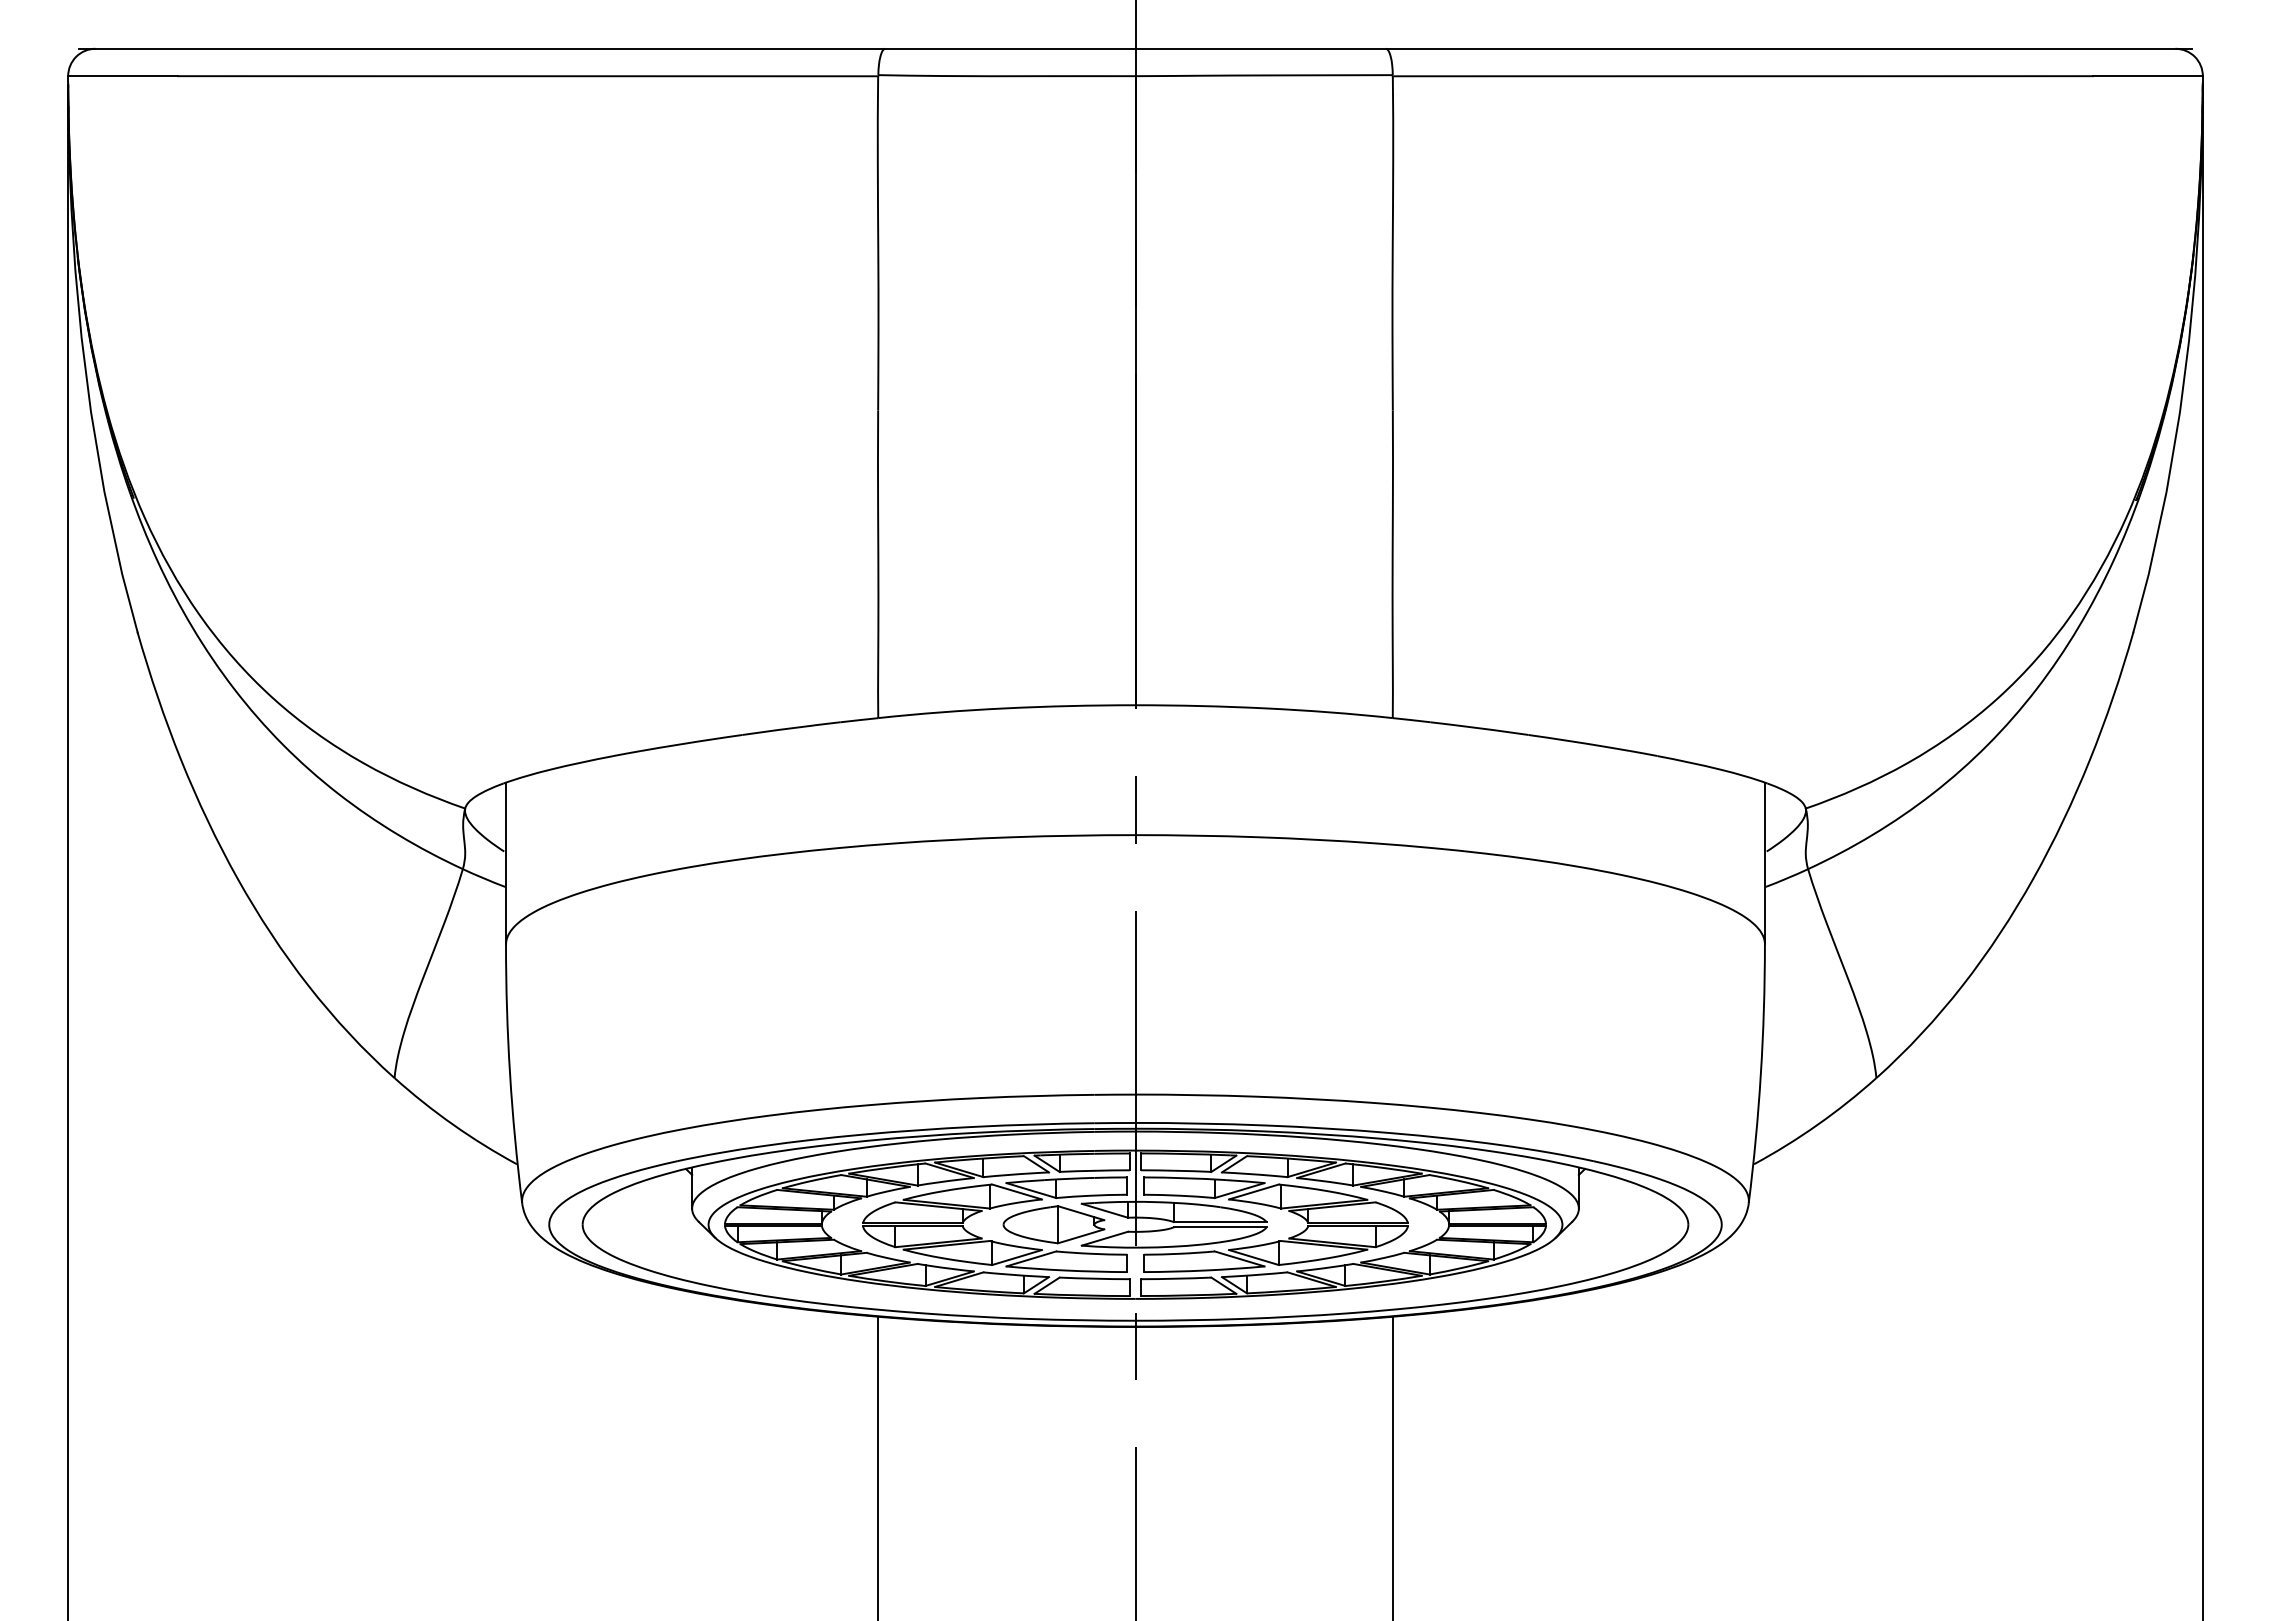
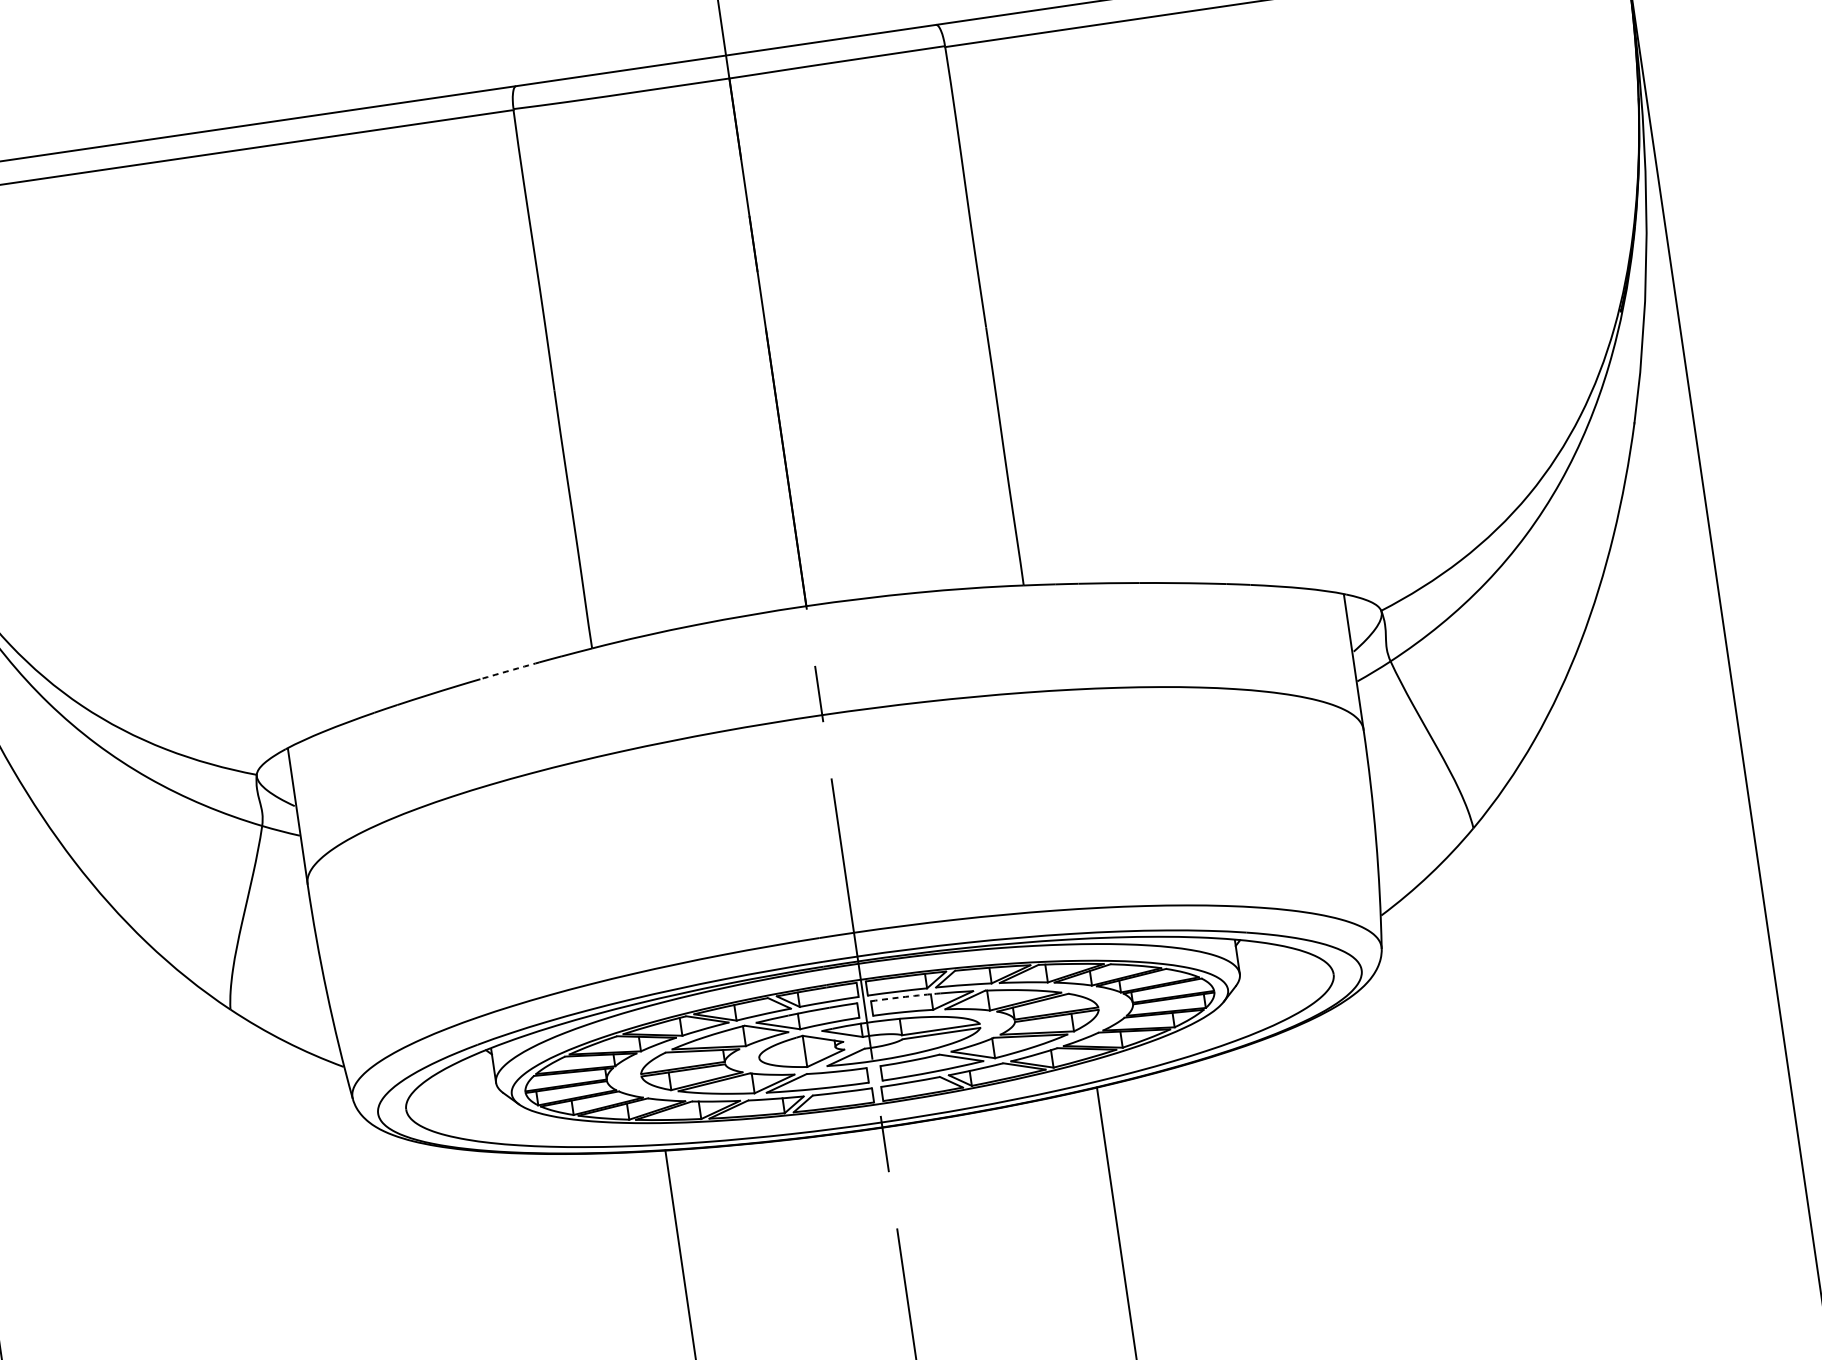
arc: (778, 730) -> (509, 671), solid -> dashed
arc: (1184, 1178) -> (905, 997), solid -> dashed

